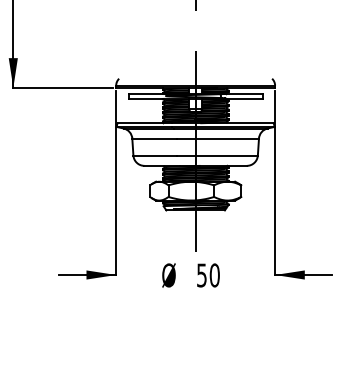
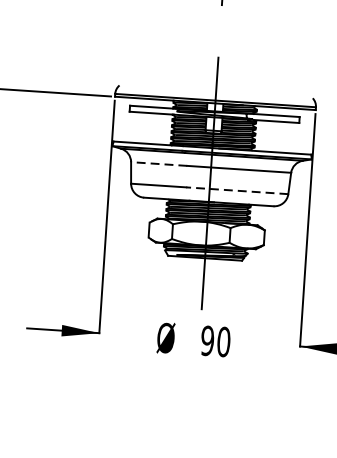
line: (154, 138) -> (159, 163), solid -> dashed
line: (216, 155) -> (236, 190), solid -> dashed
text: (201, 275) -> (207, 340), 50 -> 90

